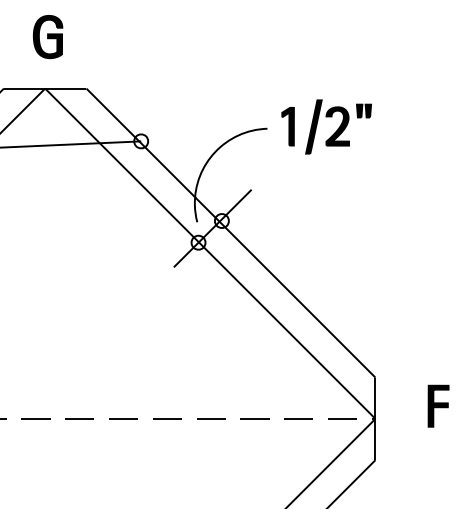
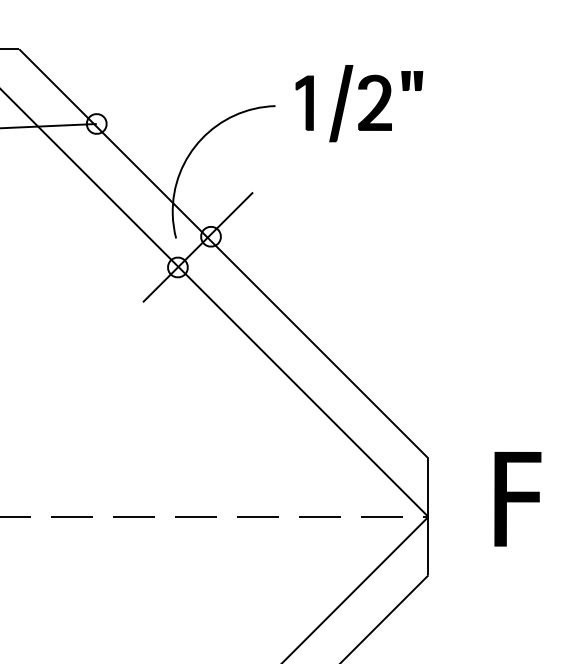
part: (438, 405) -> (517, 497), size x1.6

